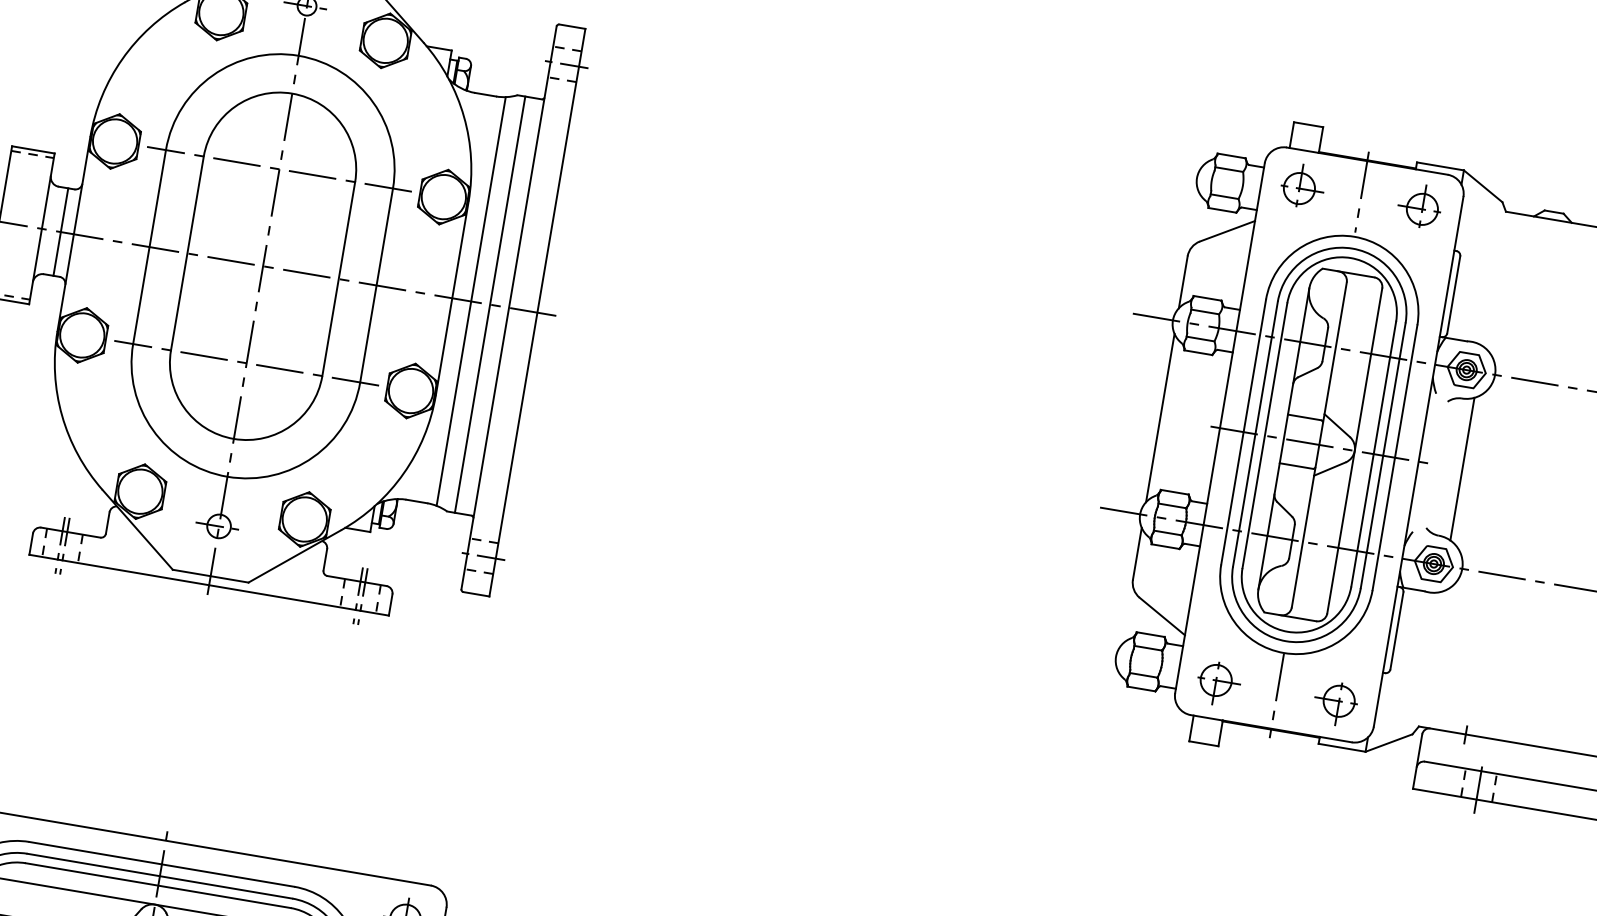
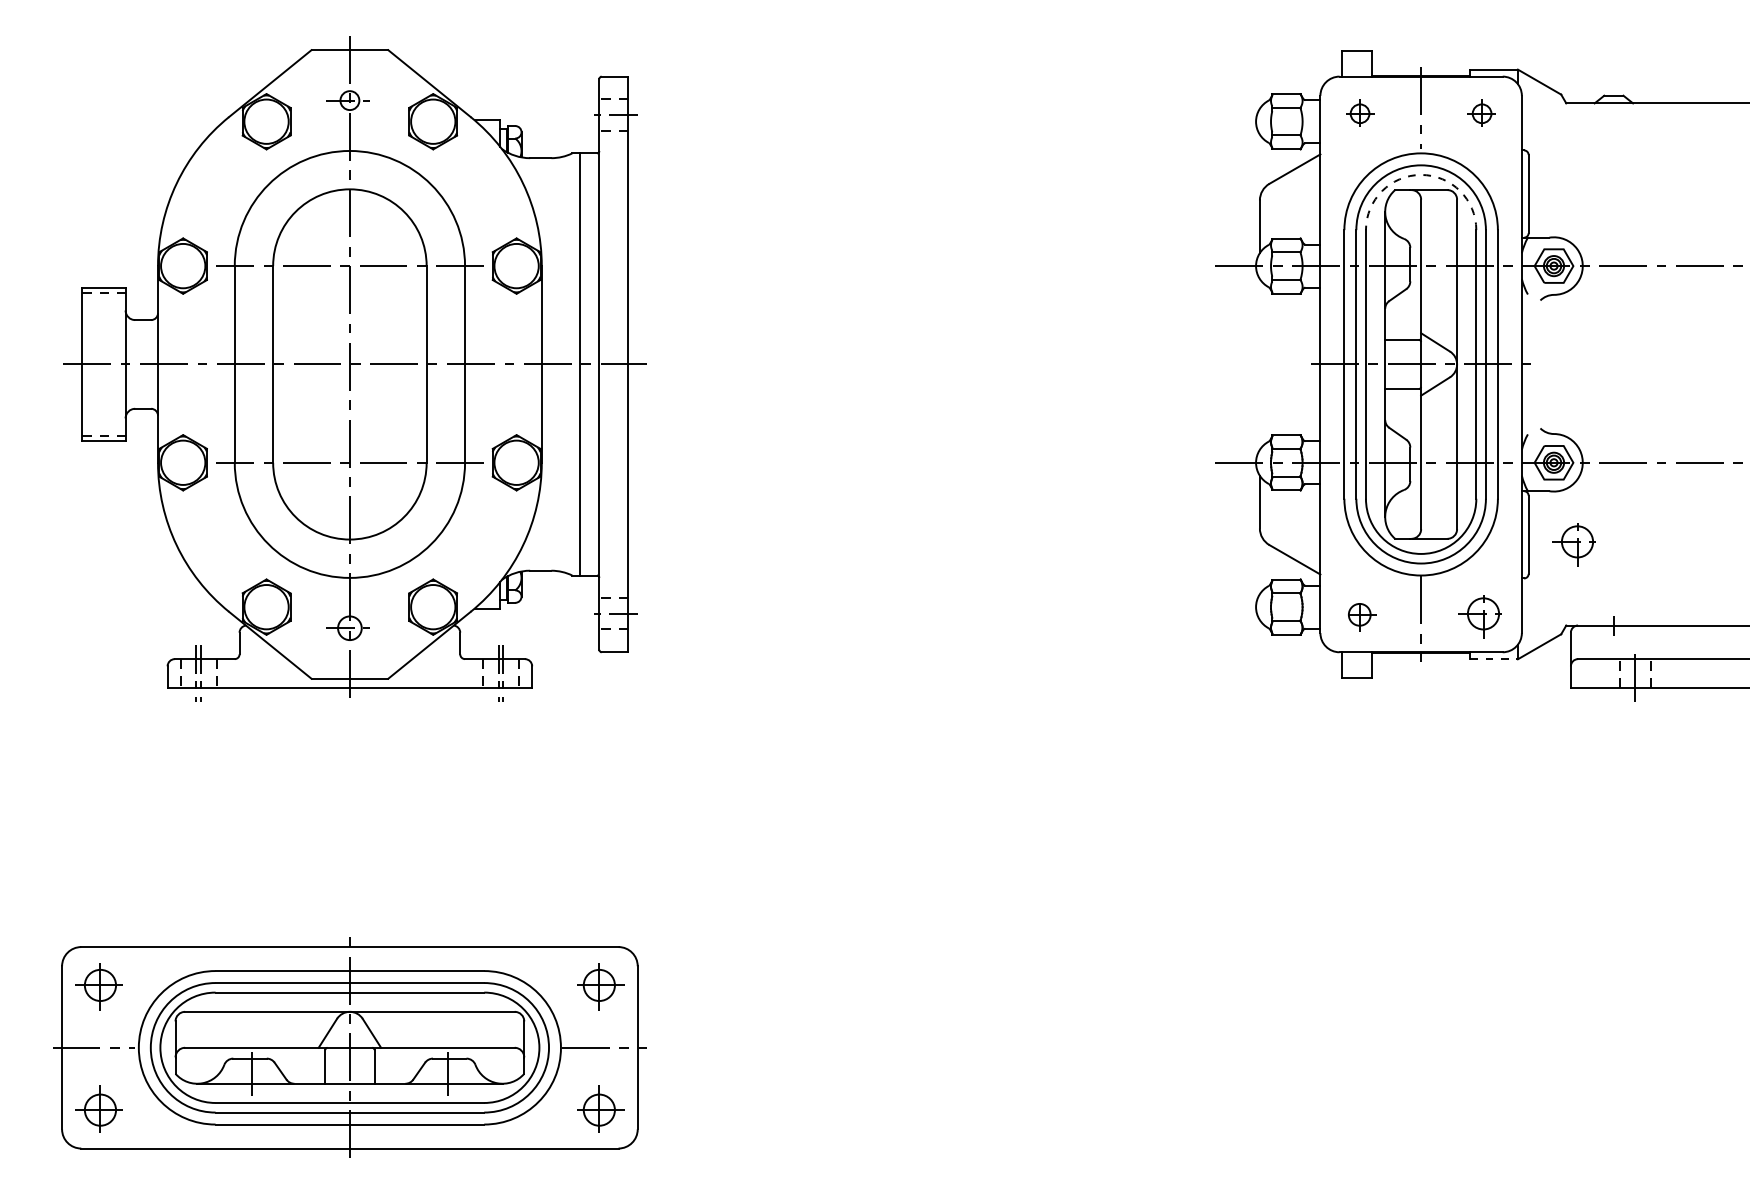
part: (1302, 185) -> (1361, 111), size x0.6
part: (1419, 205) -> (1479, 111), size x0.6
line: (60, 232) -> (144, 364), removed
arc: (1351, 257) -> (1421, 174), solid -> dashed
line: (470, 301) -> (560, 364), removed
line: (1159, 418) -> (1259, 364), removed
line: (1462, 469) -> (1566, 364), removed
part: (1439, 647) -> (1573, 544), added
part: (1218, 683) -> (1361, 616), size x0.7
line: (1342, 748) -> (1494, 659), solid -> dashed

